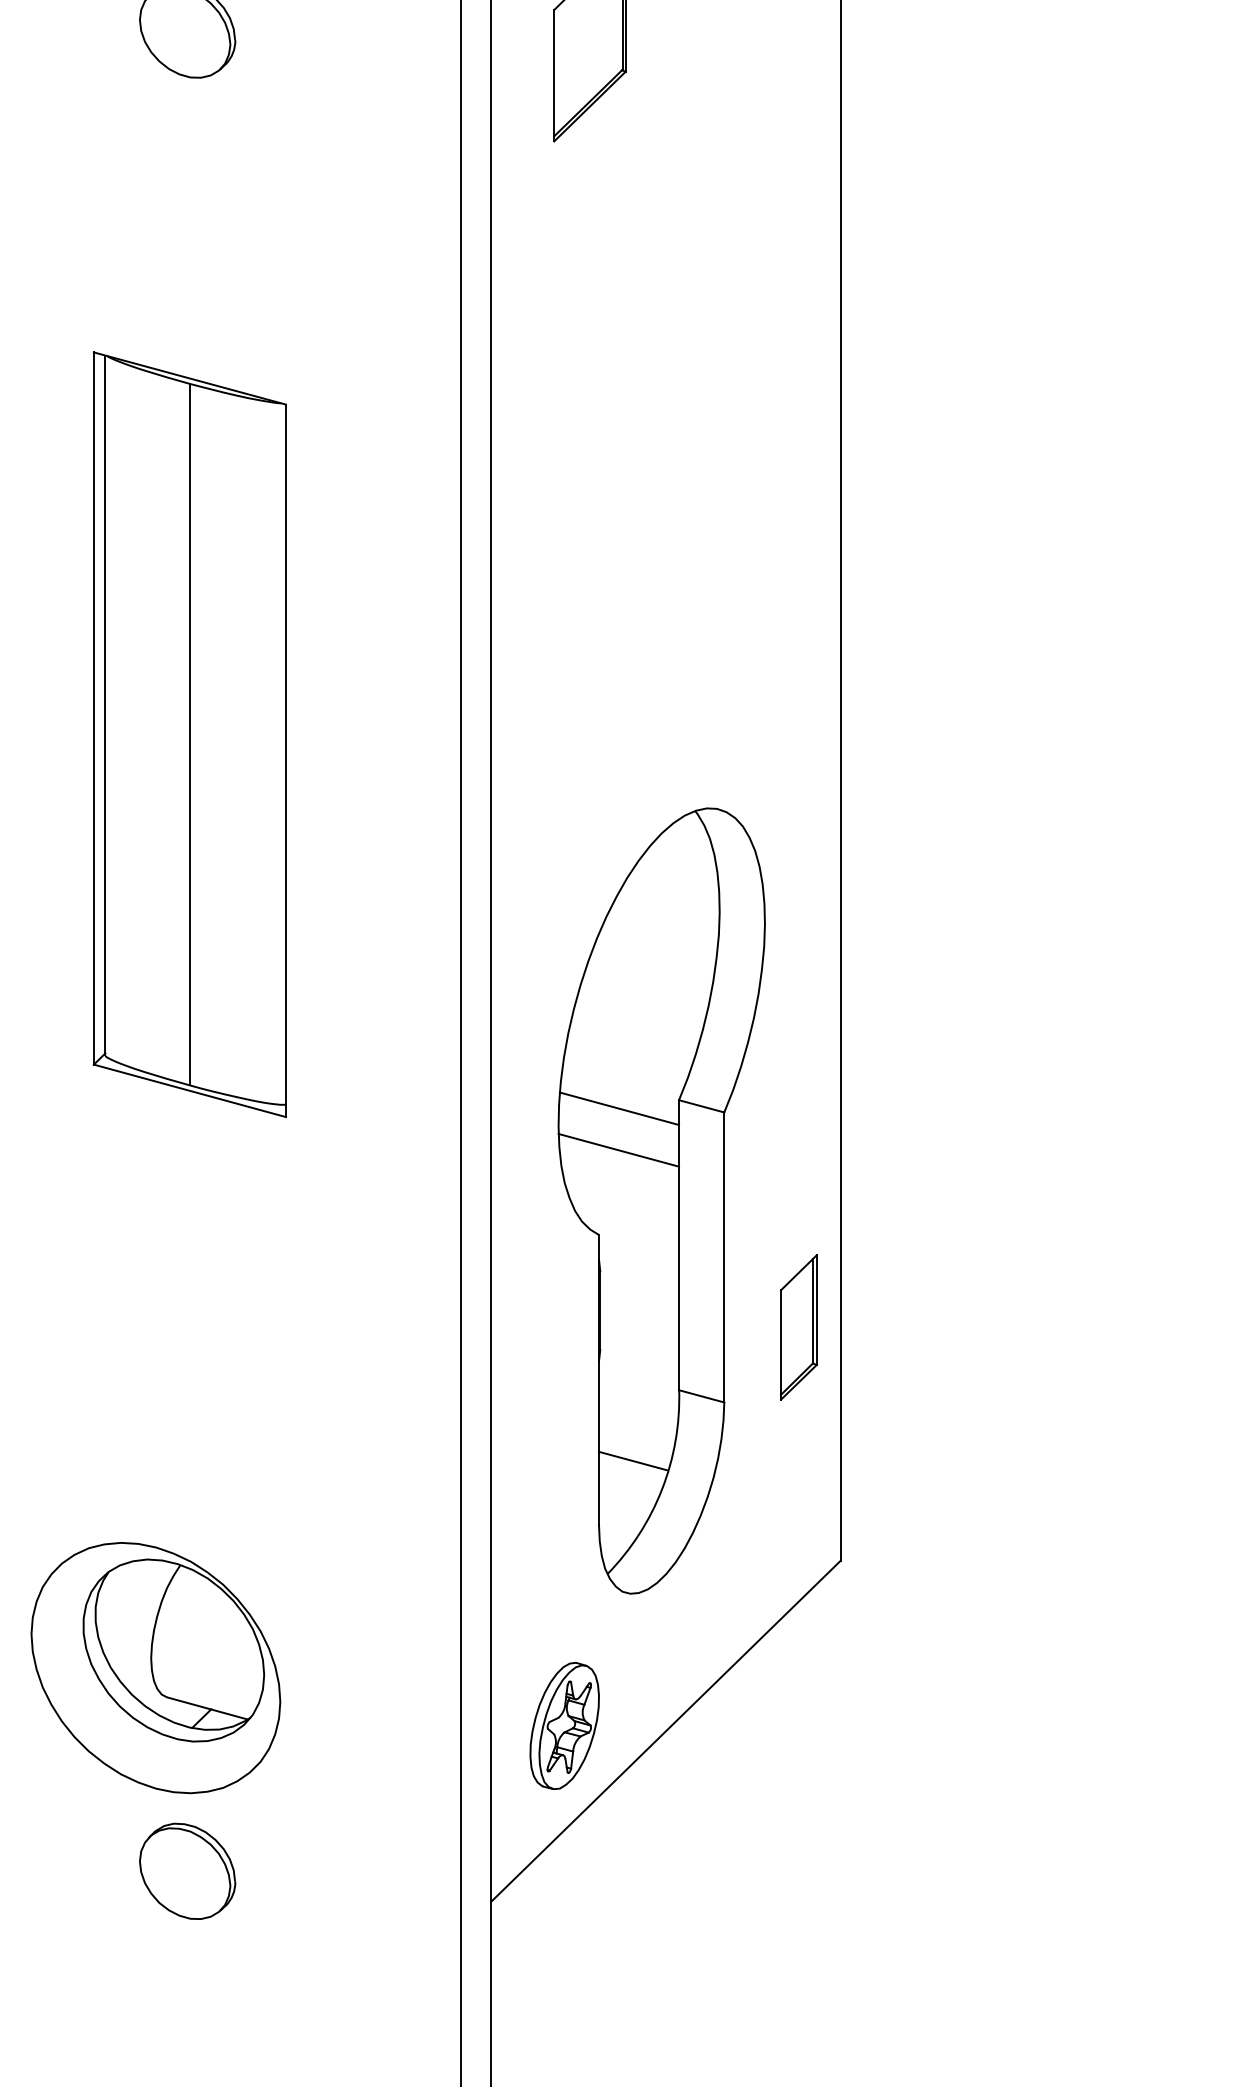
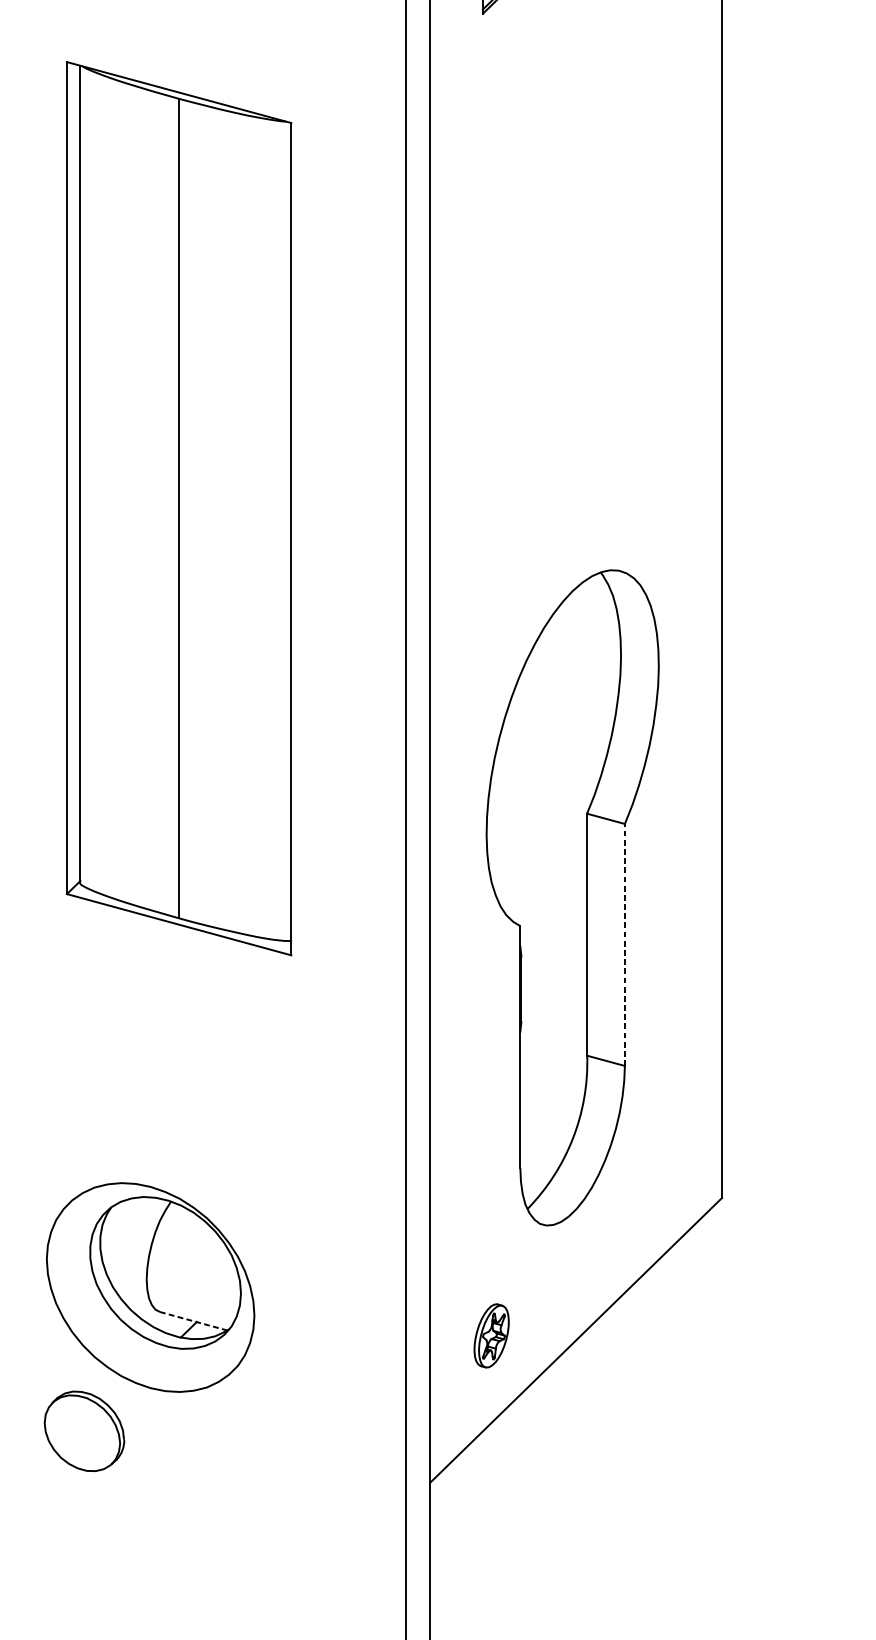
part: (189, 734) -> (178, 508), size x1.4
line: (619, 1108) -> (537, 820), removed
line: (618, 1149) -> (536, 854), removed
line: (724, 1256) -> (625, 944), solid -> dashed
part: (798, 1327) -> (686, 1003), removed
line: (632, 1460) -> (548, 1114), removed
line: (208, 1708) -> (194, 1321), solid -> dashed
part: (564, 1725) -> (491, 1335), size x0.6
part: (187, 1870) -> (84, 1430), moved

